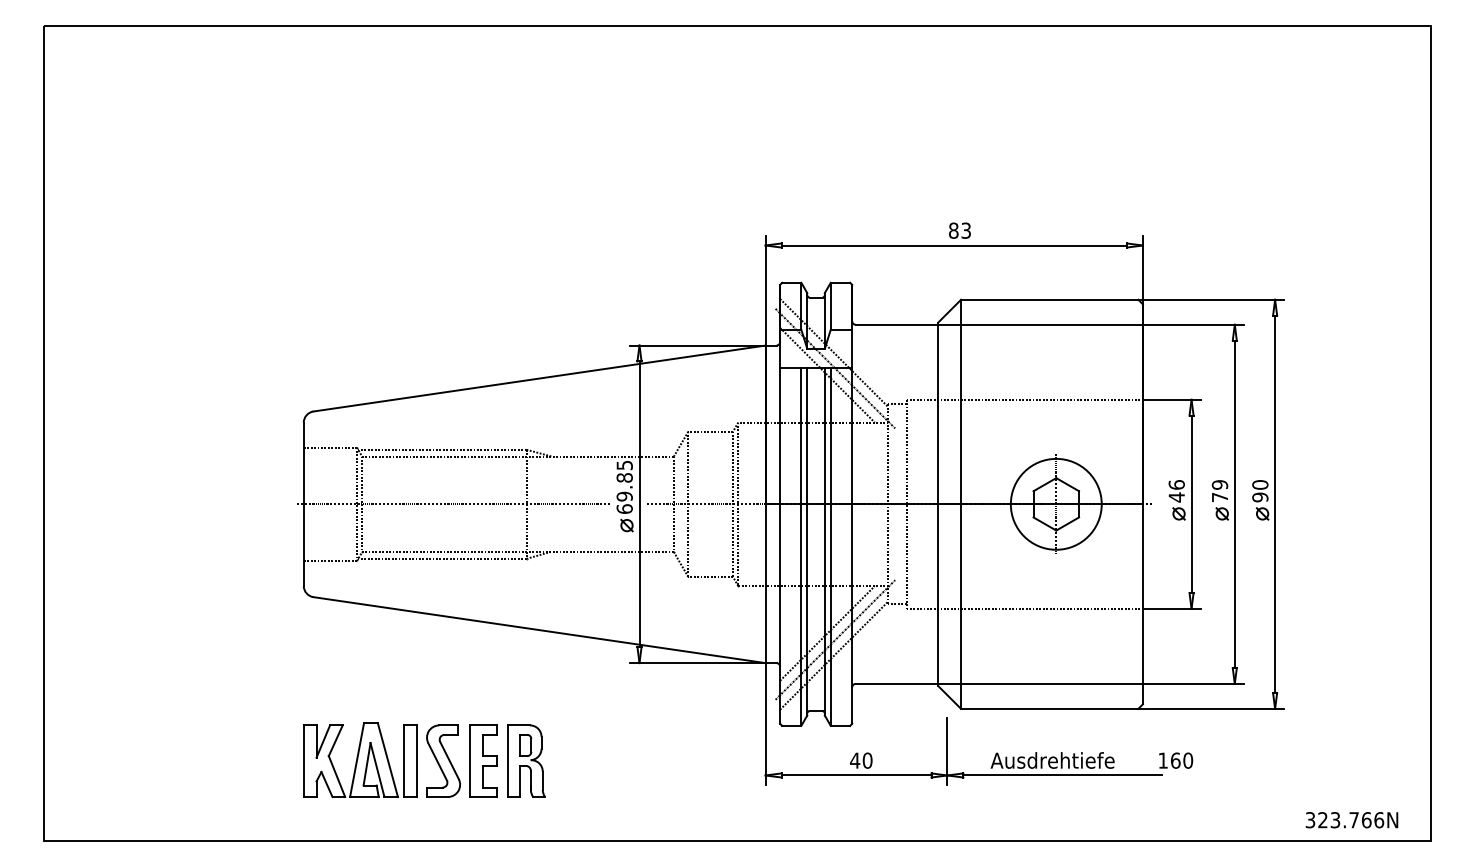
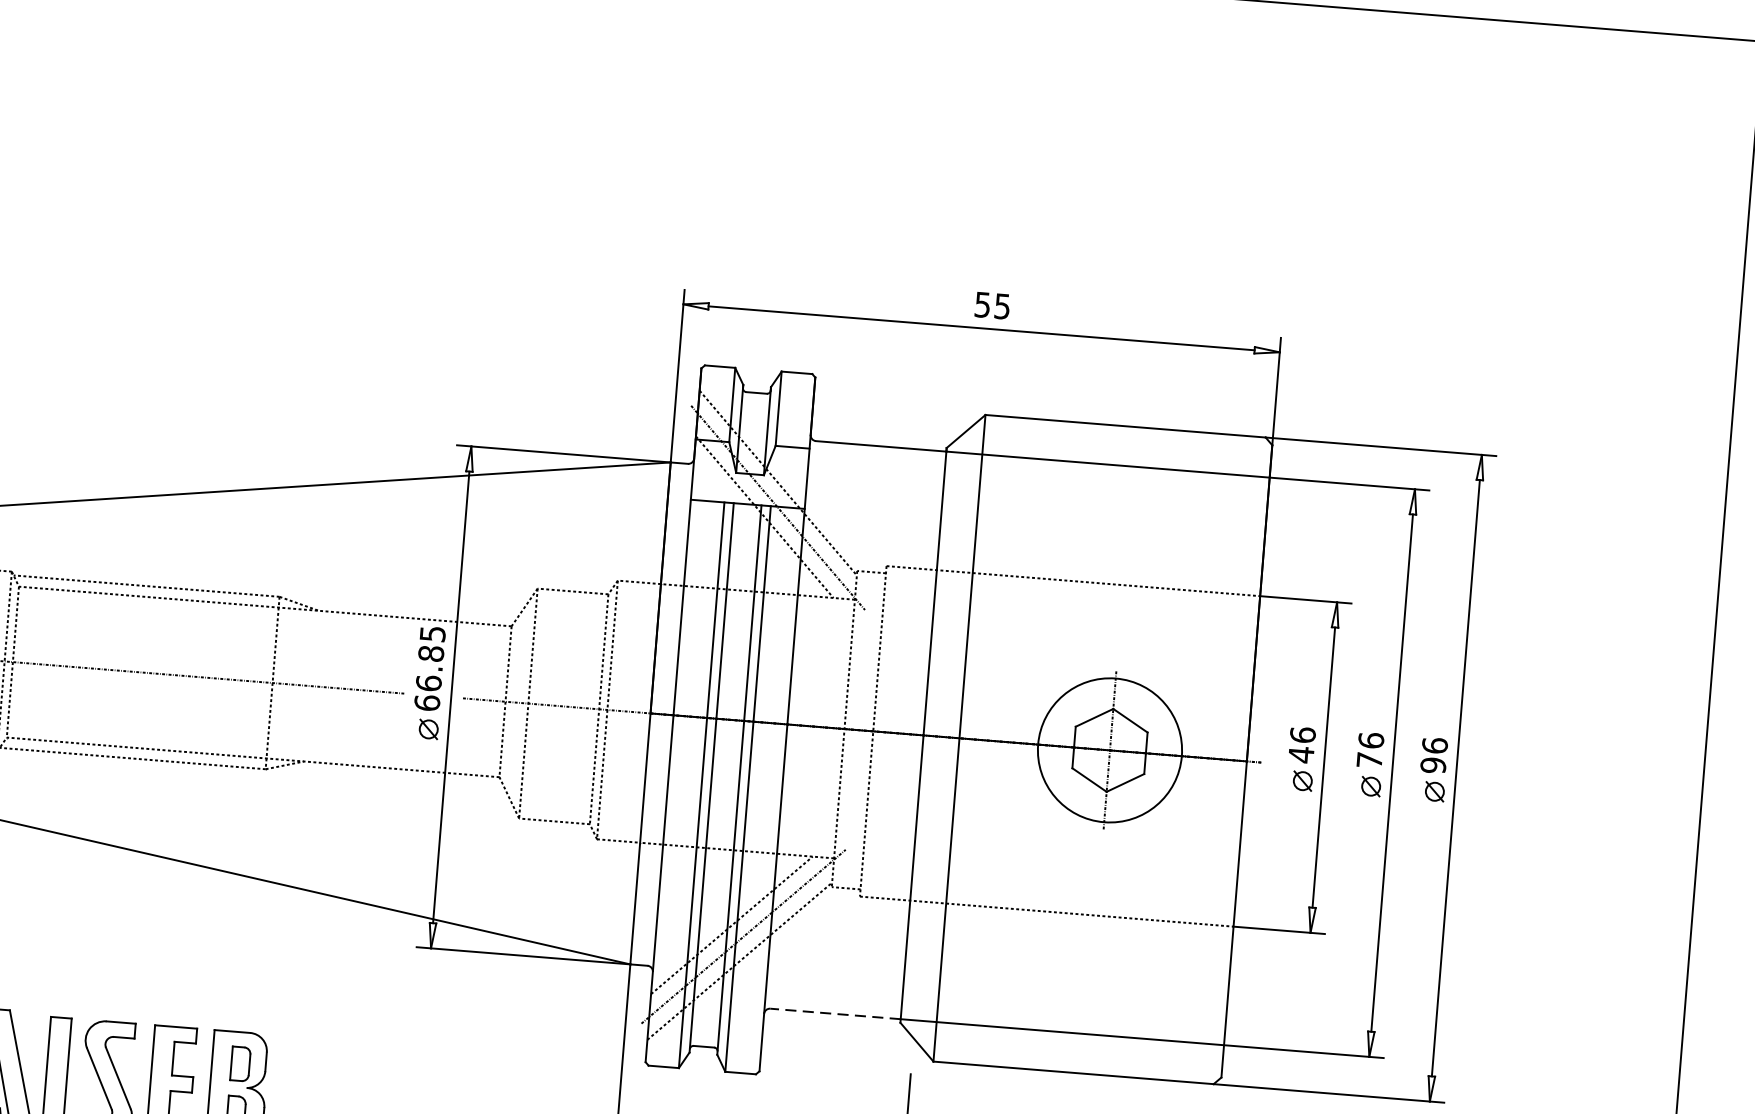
text: (959, 230) -> (991, 305), 83 -> 55
text: (1219, 484) -> (1370, 739), 79 -> 76
text: (1260, 484) -> (1435, 745), 90 -> 96
text: (624, 496) -> (428, 683), 69.85 -> 66.85
line: (896, 683) -> (834, 1013), solid -> dashed

